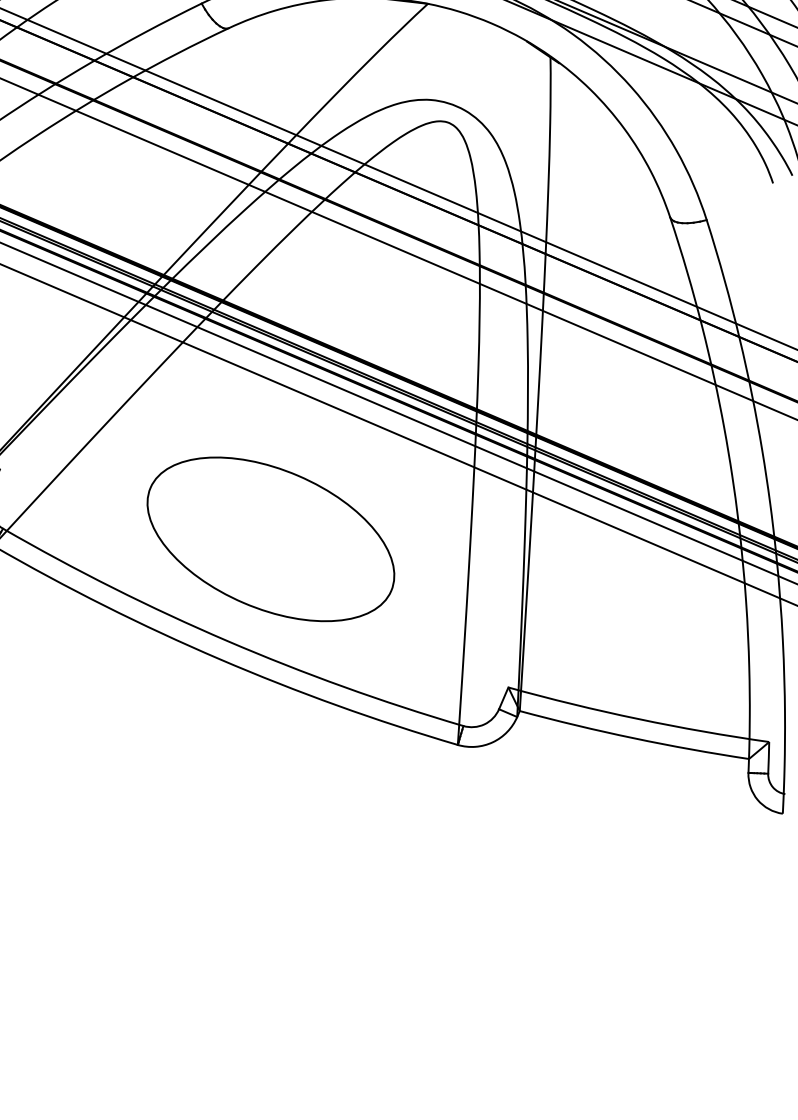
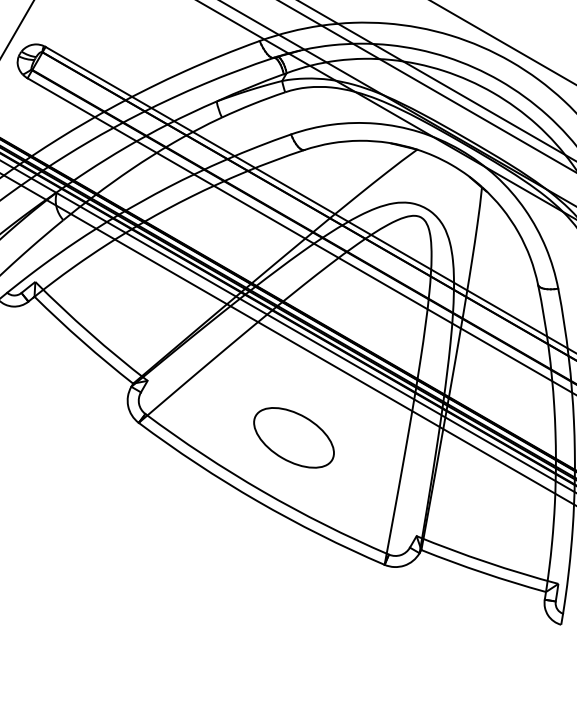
part: (269, 538) -> (293, 437), size x0.6

